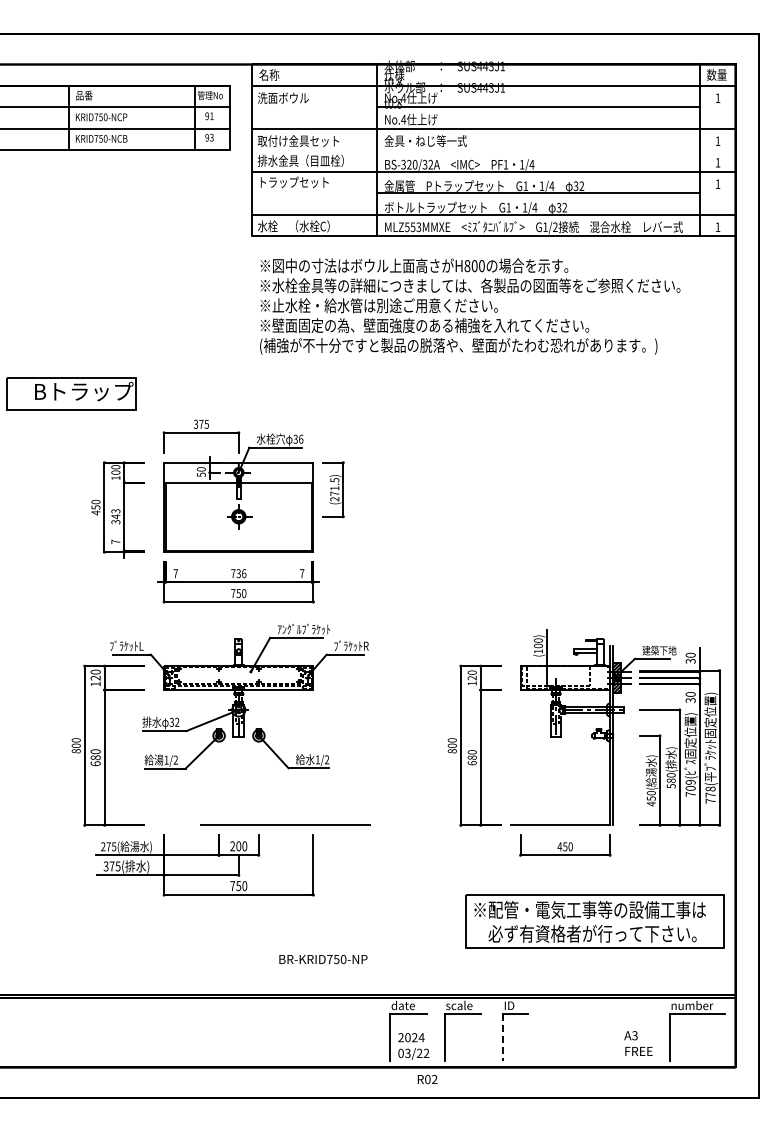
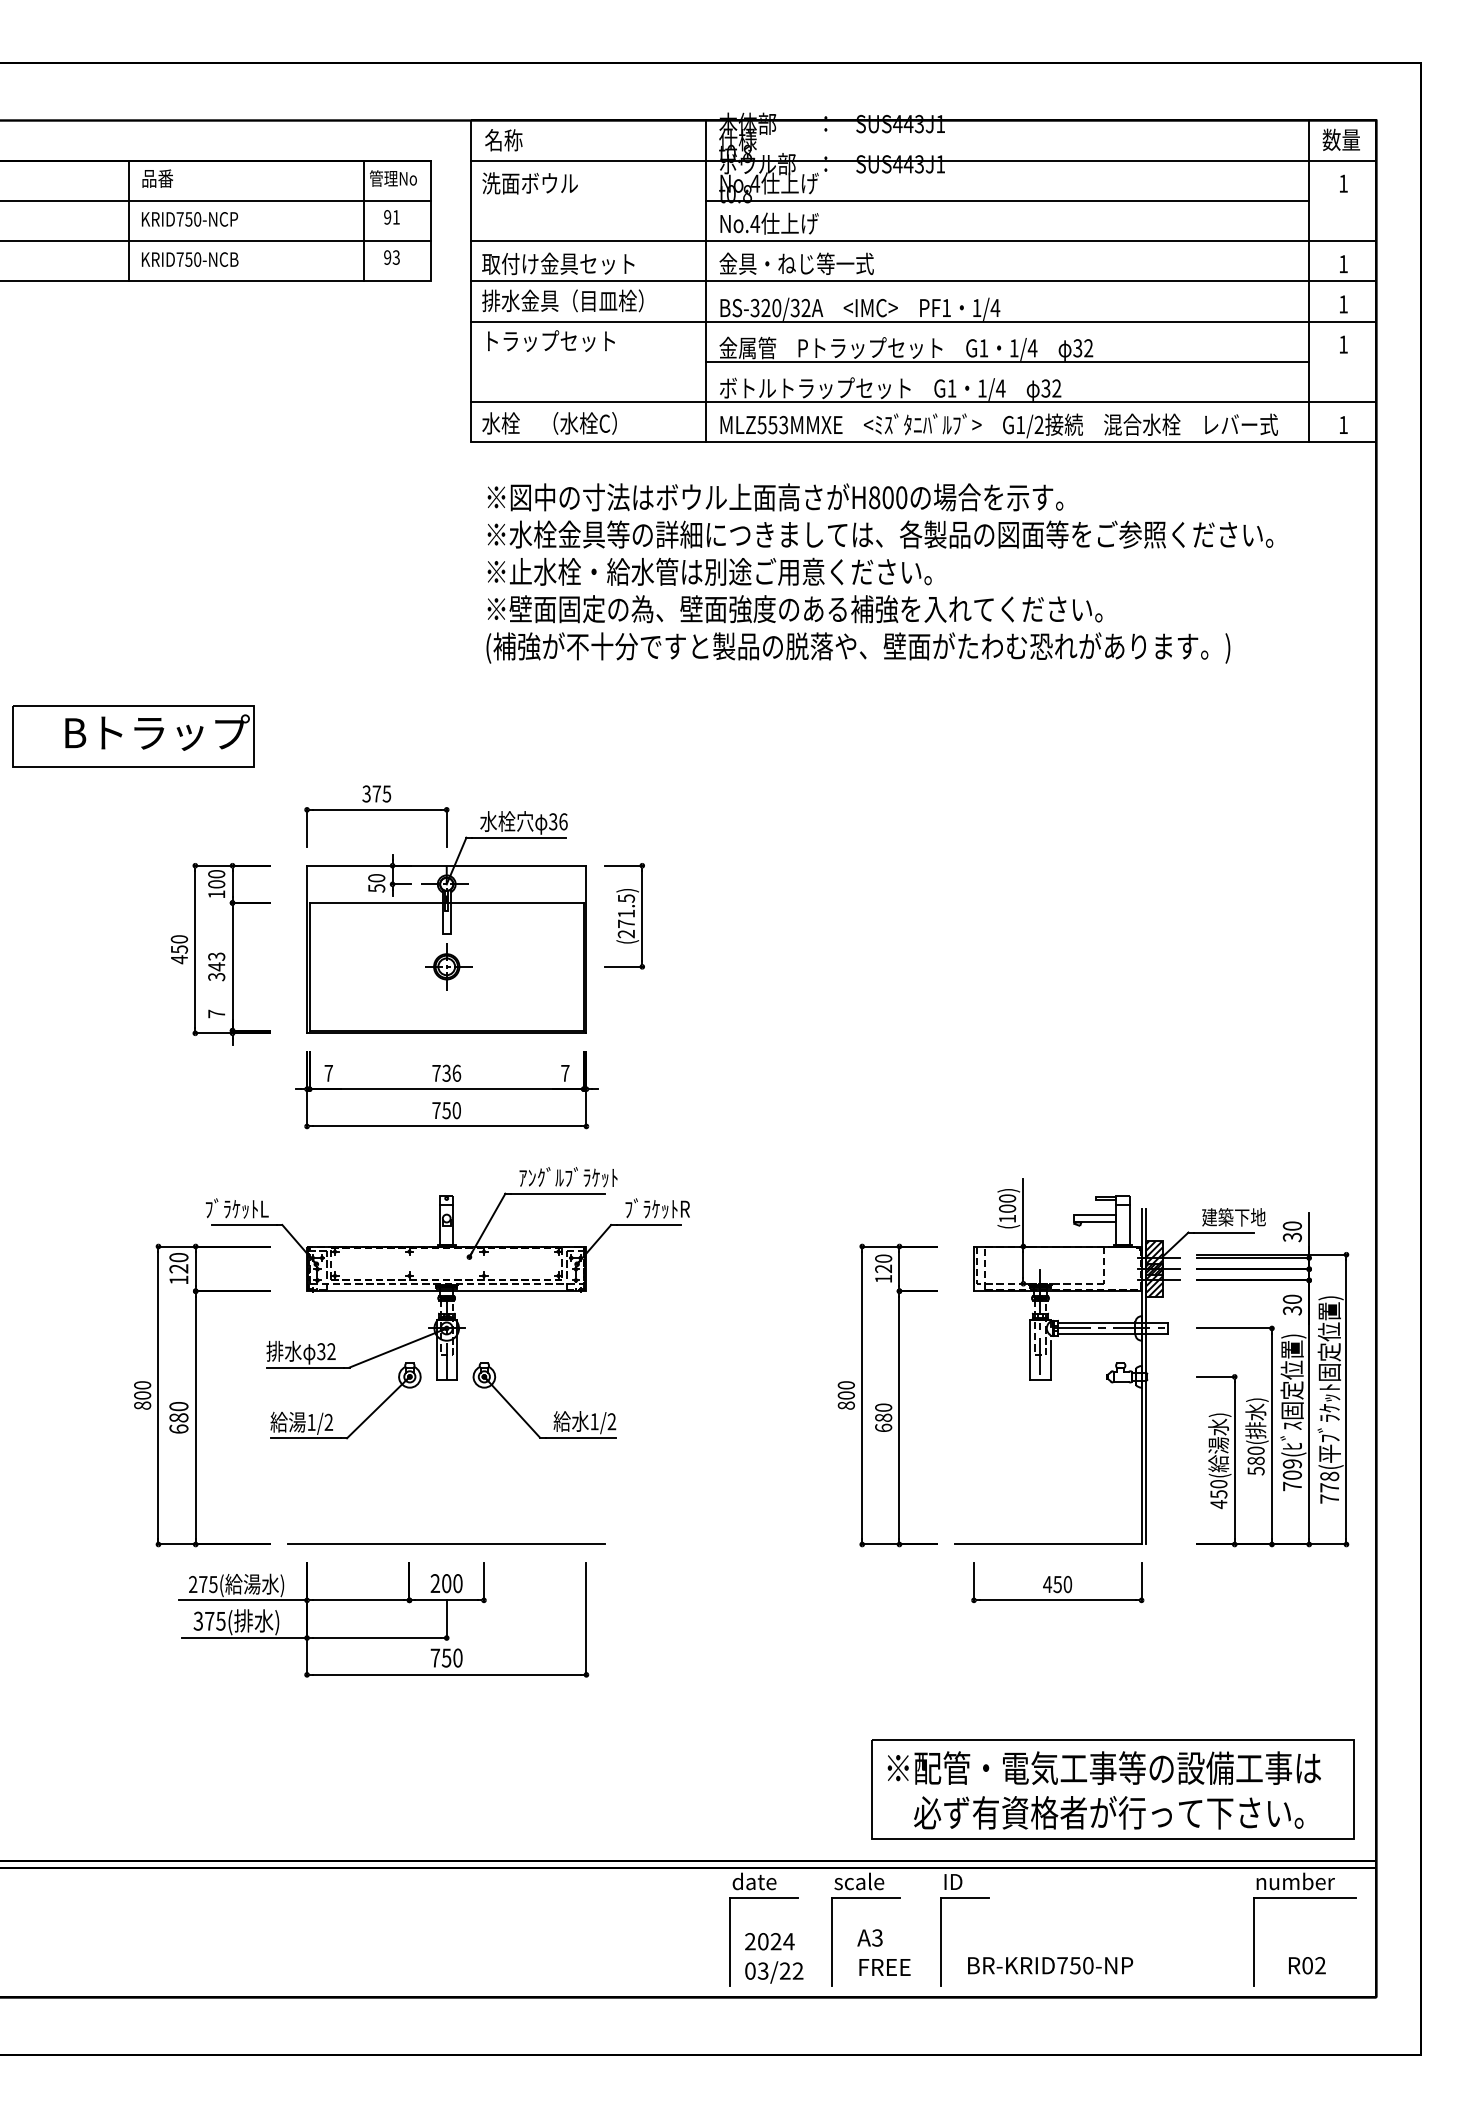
line: (493, 150) -> (923, 281), added
line: (285, 824) -> (446, 1542), moved
part: (594, 921) -> (1112, 1789), moved
text: (323, 959) -> (1050, 1965), moved
line: (503, 1037) -> (942, 1941), dashed -> solid
text: (638, 1043) -> (884, 1952), moved
text: (427, 1079) -> (1307, 1965), moved

